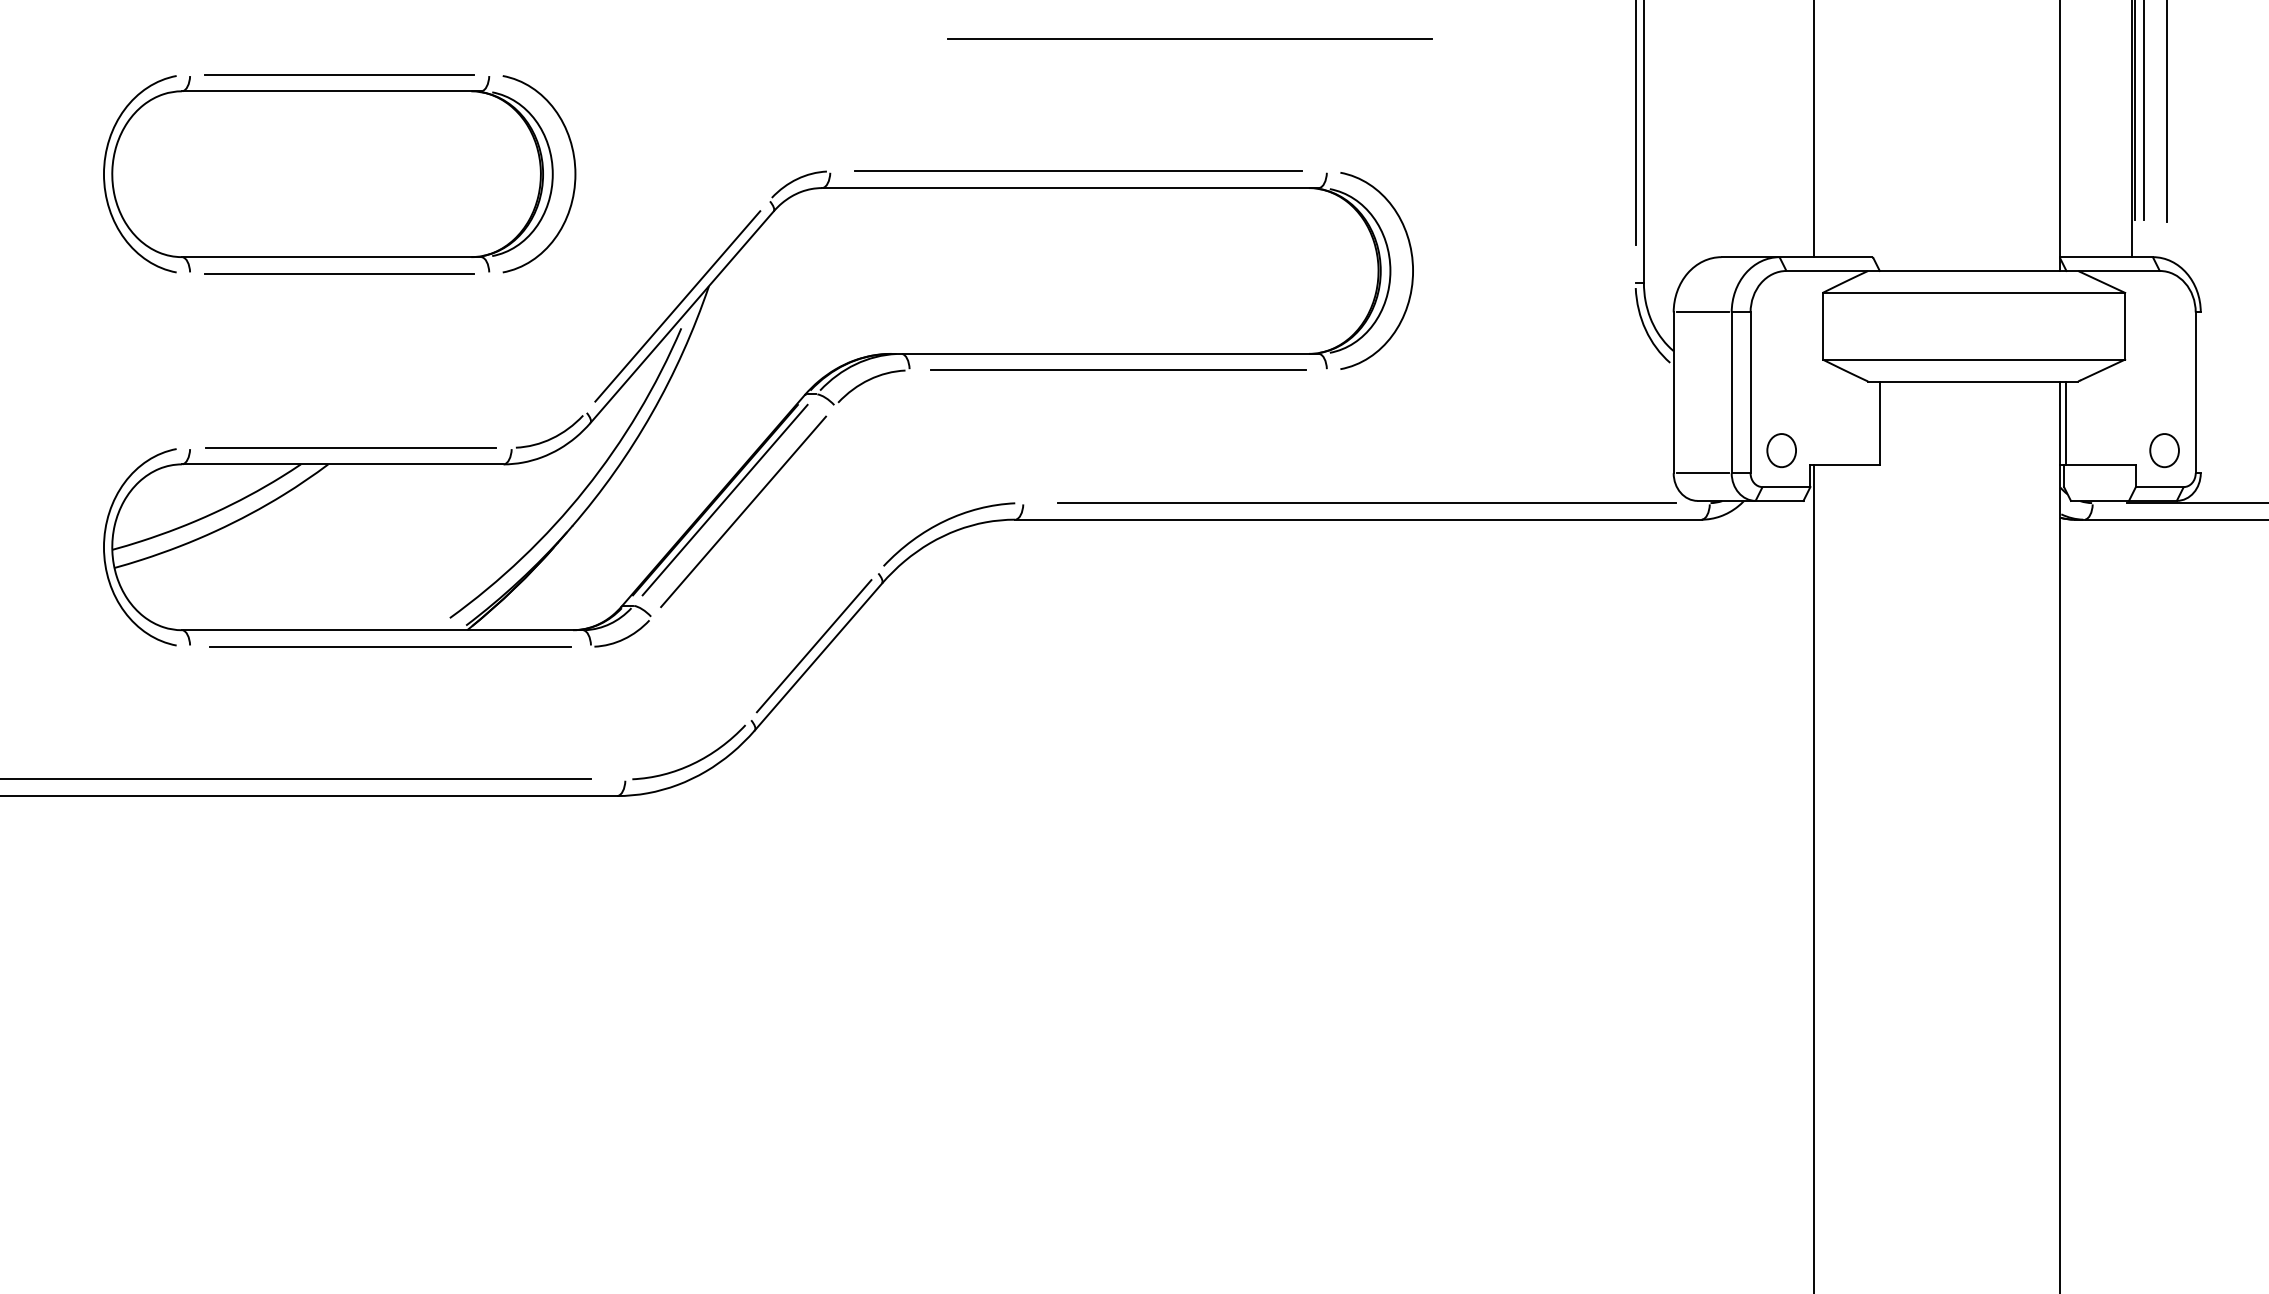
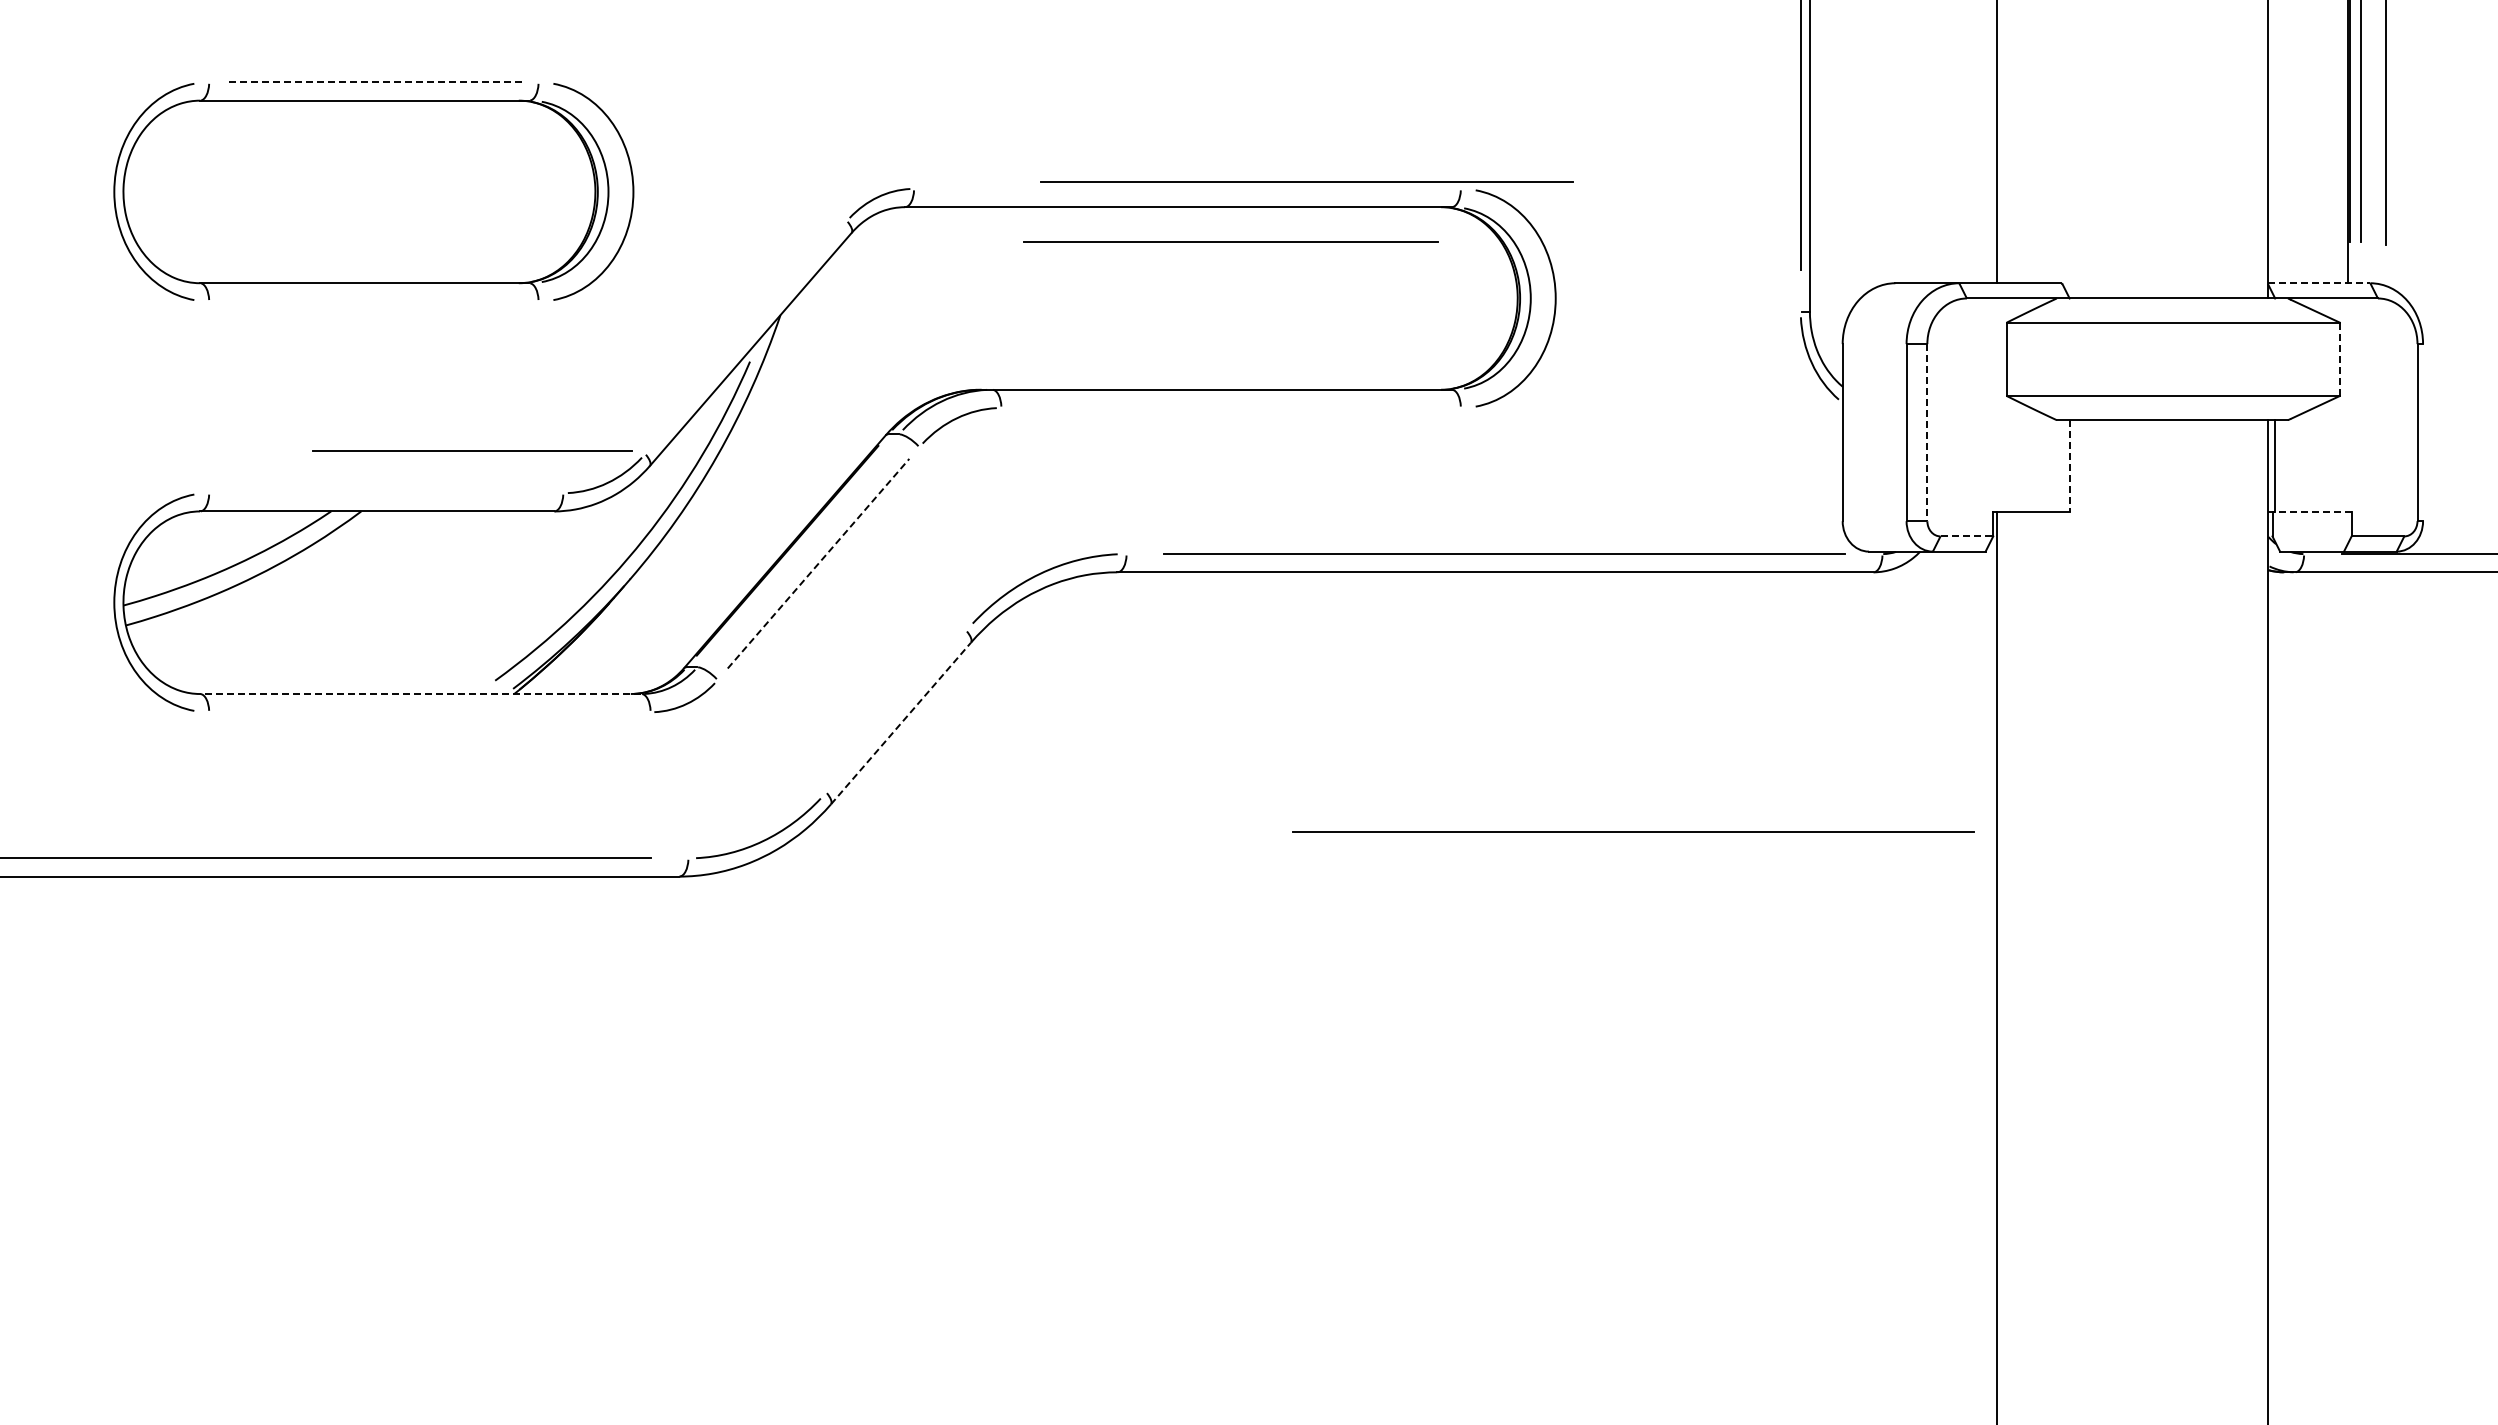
line: (1189, 38) -> (1306, 181), moved
line: (339, 74) -> (373, 82), solid -> dashed
line: (1078, 171) -> (1187, 188), removed
line: (2106, 257) -> (2319, 283), solid -> dashed
line: (339, 273) -> (373, 301), removed
line: (677, 306) -> (745, 337), removed
line: (1702, 312) -> (1874, 344), removed
line: (2124, 326) -> (2339, 359), solid -> dashed
line: (1117, 369) -> (1230, 241), moved
line: (1750, 392) -> (1927, 432), solid -> dashed
line: (1879, 423) -> (2069, 466), solid -> dashed
line: (351, 447) -> (472, 450), moved
part: (1781, 450) -> (1961, 496), removed
part: (2163, 450) -> (2382, 496), removed
line: (2097, 465) -> (2309, 512), solid -> dashed
line: (1702, 473) -> (1874, 521), removed
line: (1787, 487) -> (1967, 536), solid -> dashed
line: (725, 499) -> (798, 550), removed
line: (743, 511) -> (818, 563), solid -> dashed
line: (382, 630) -> (420, 694), solid -> dashed
line: (390, 646) -> (429, 711), removed
line: (814, 646) -> (896, 711), removed
line: (818, 656) -> (901, 723), solid -> dashed
line: (1483, 755) -> (1633, 831), added

